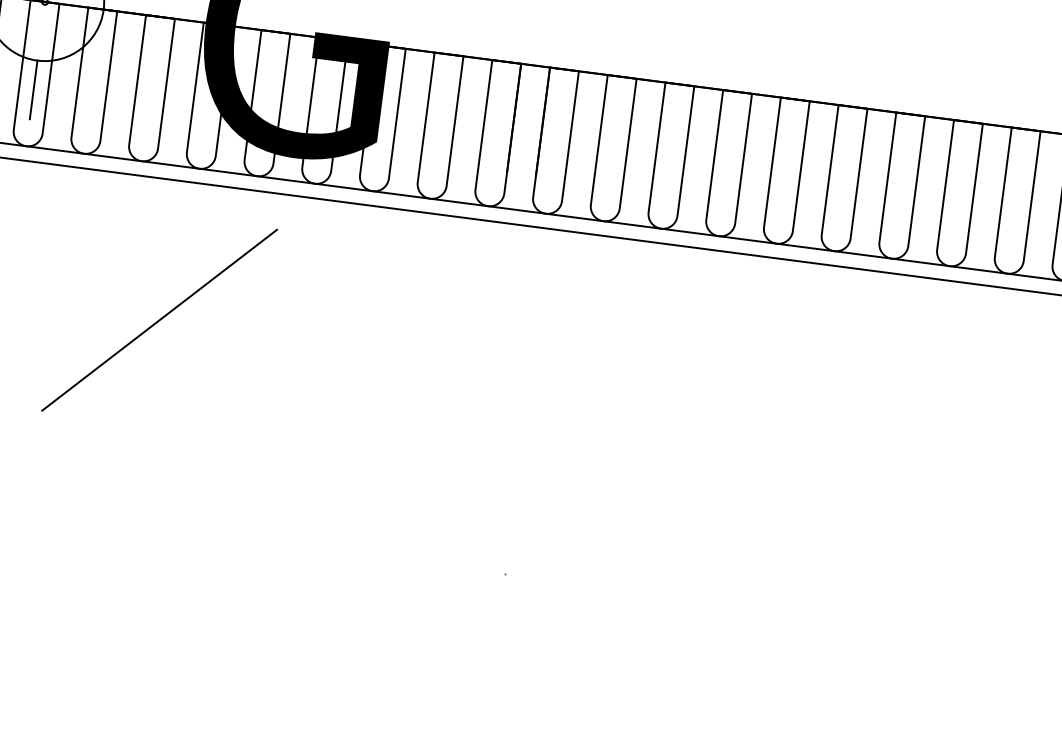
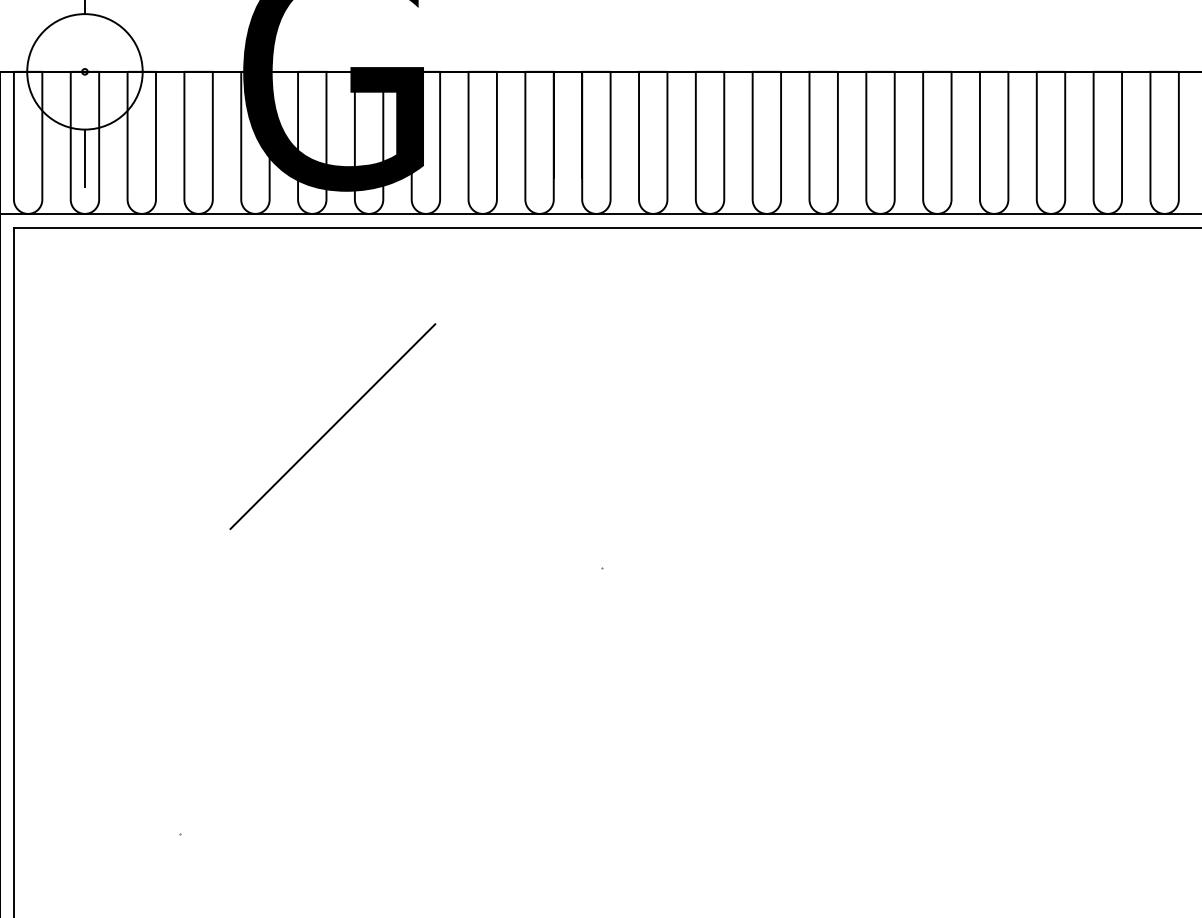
line: (159, 320) -> (332, 426), moved

